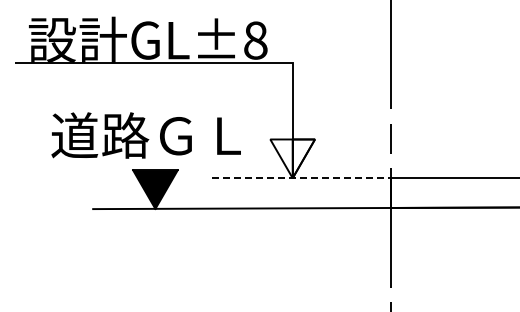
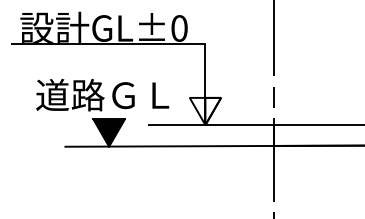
text: (255, 40) -> (179, 28), GL±8 -> GL±0
line: (302, 178) -> (212, 125), dashed -> solid

